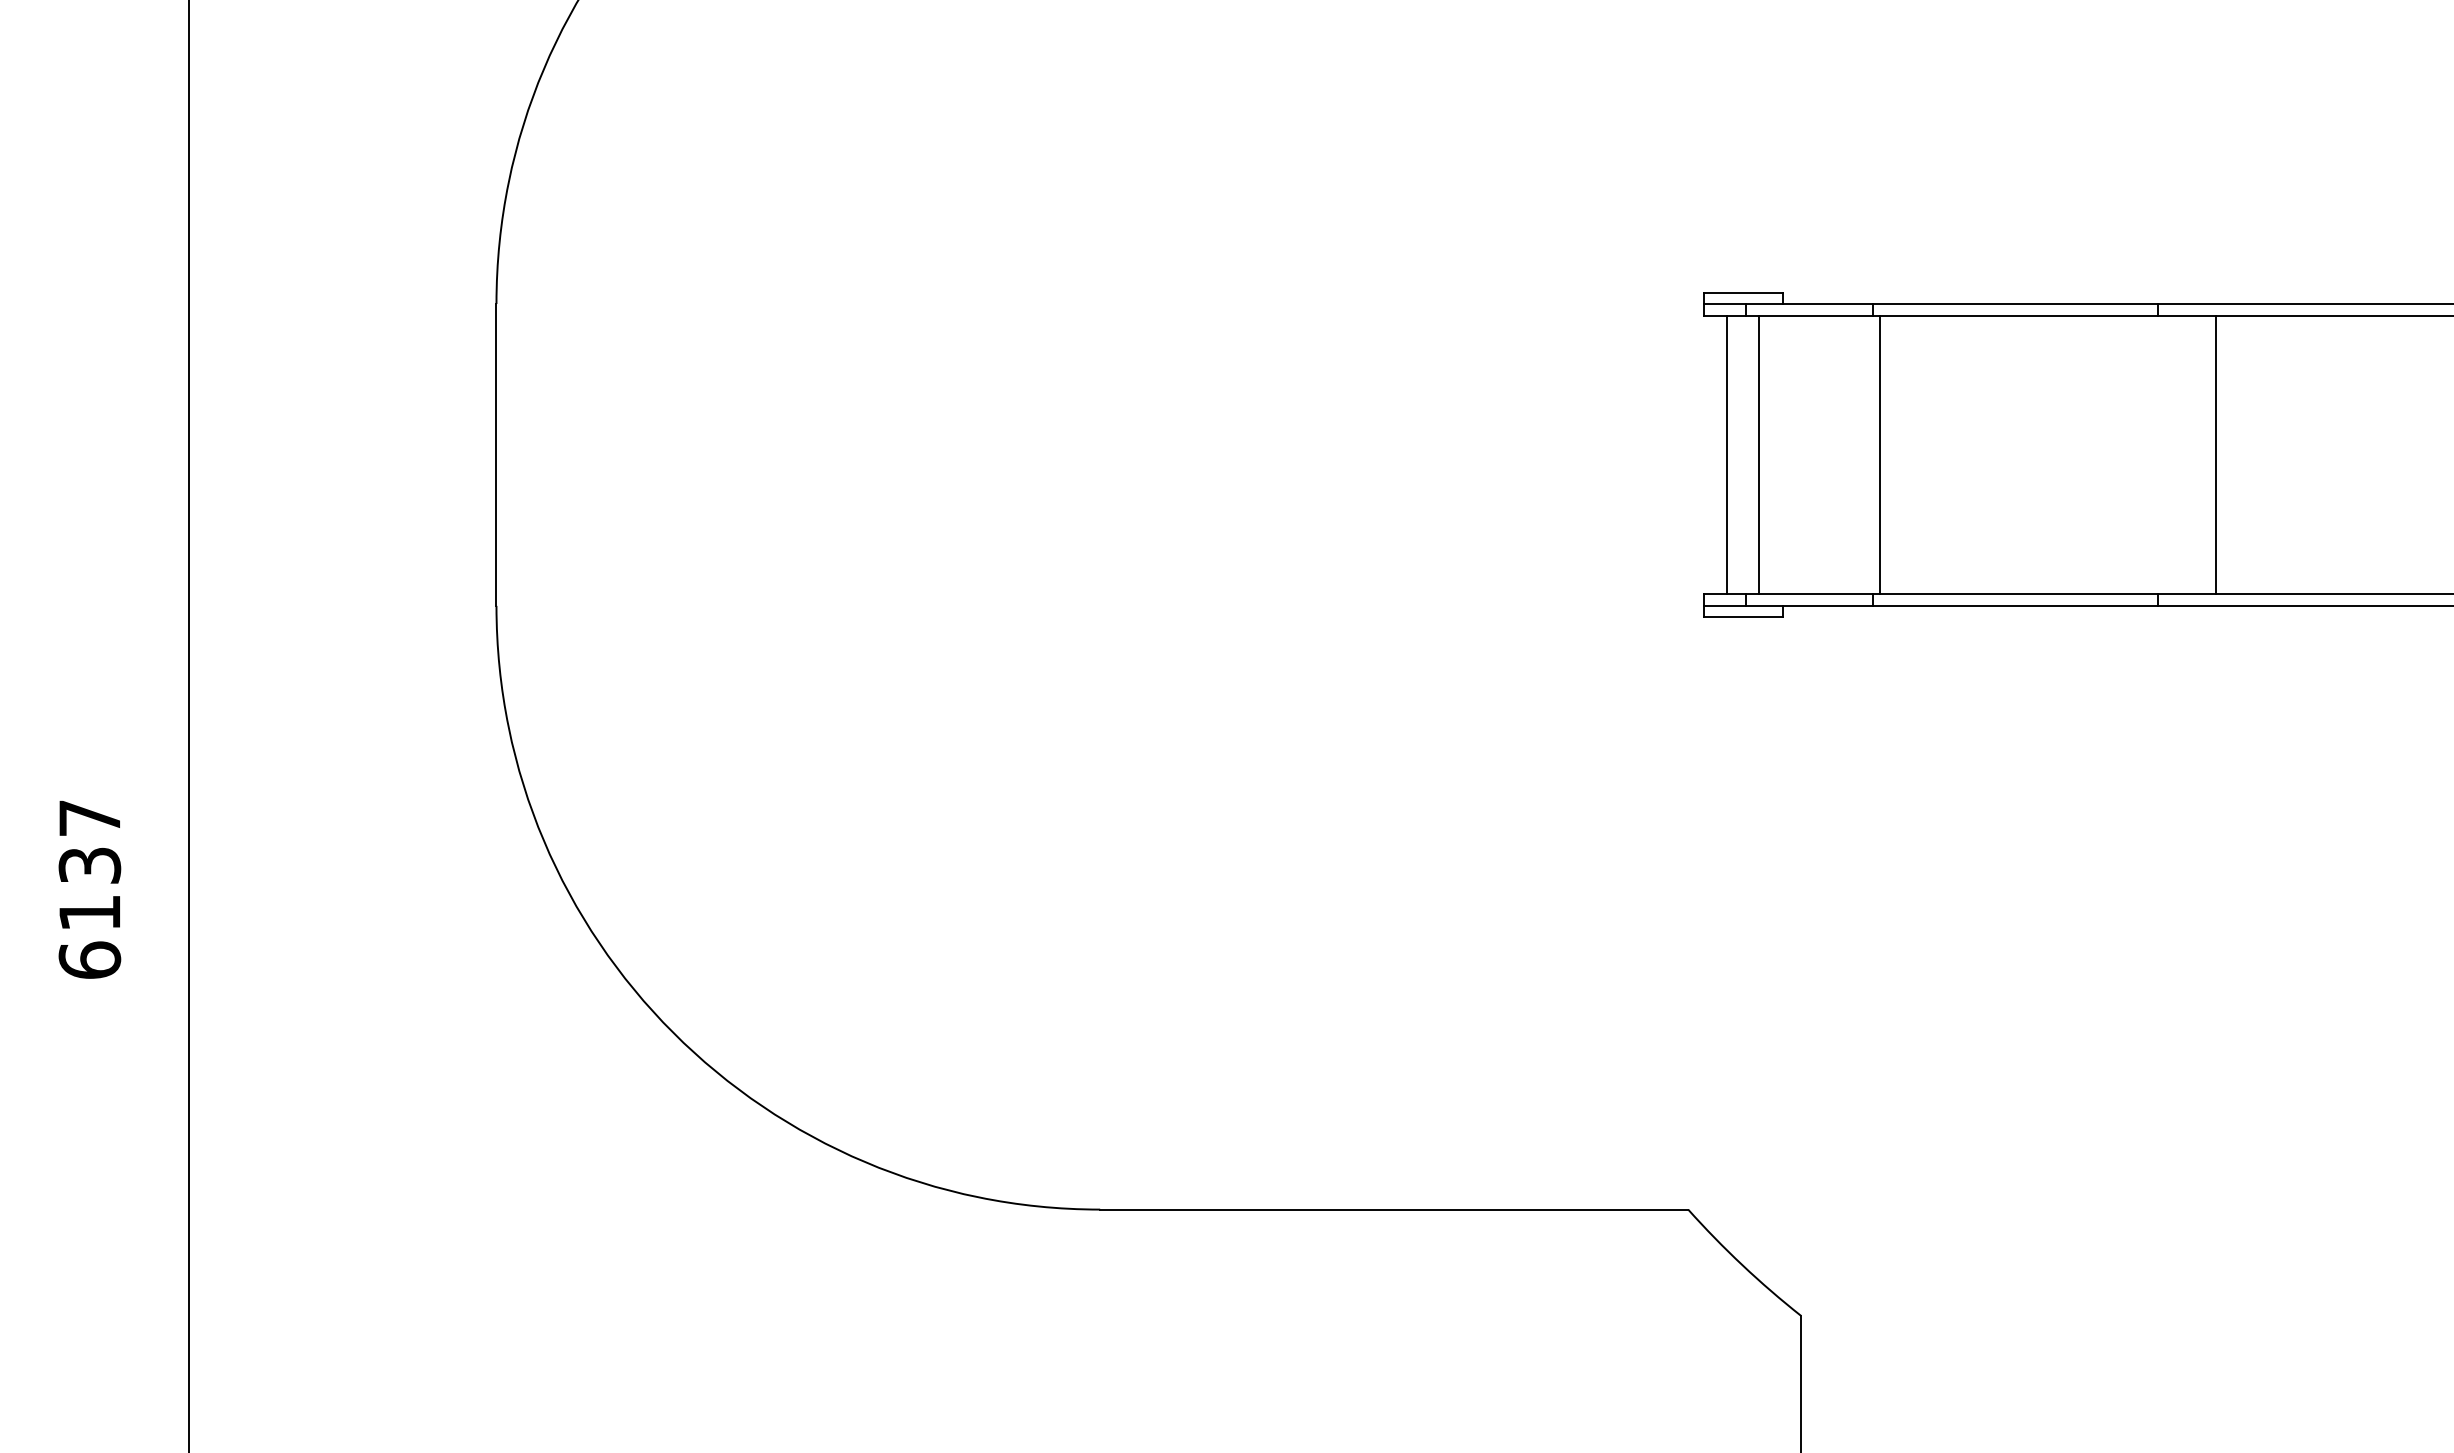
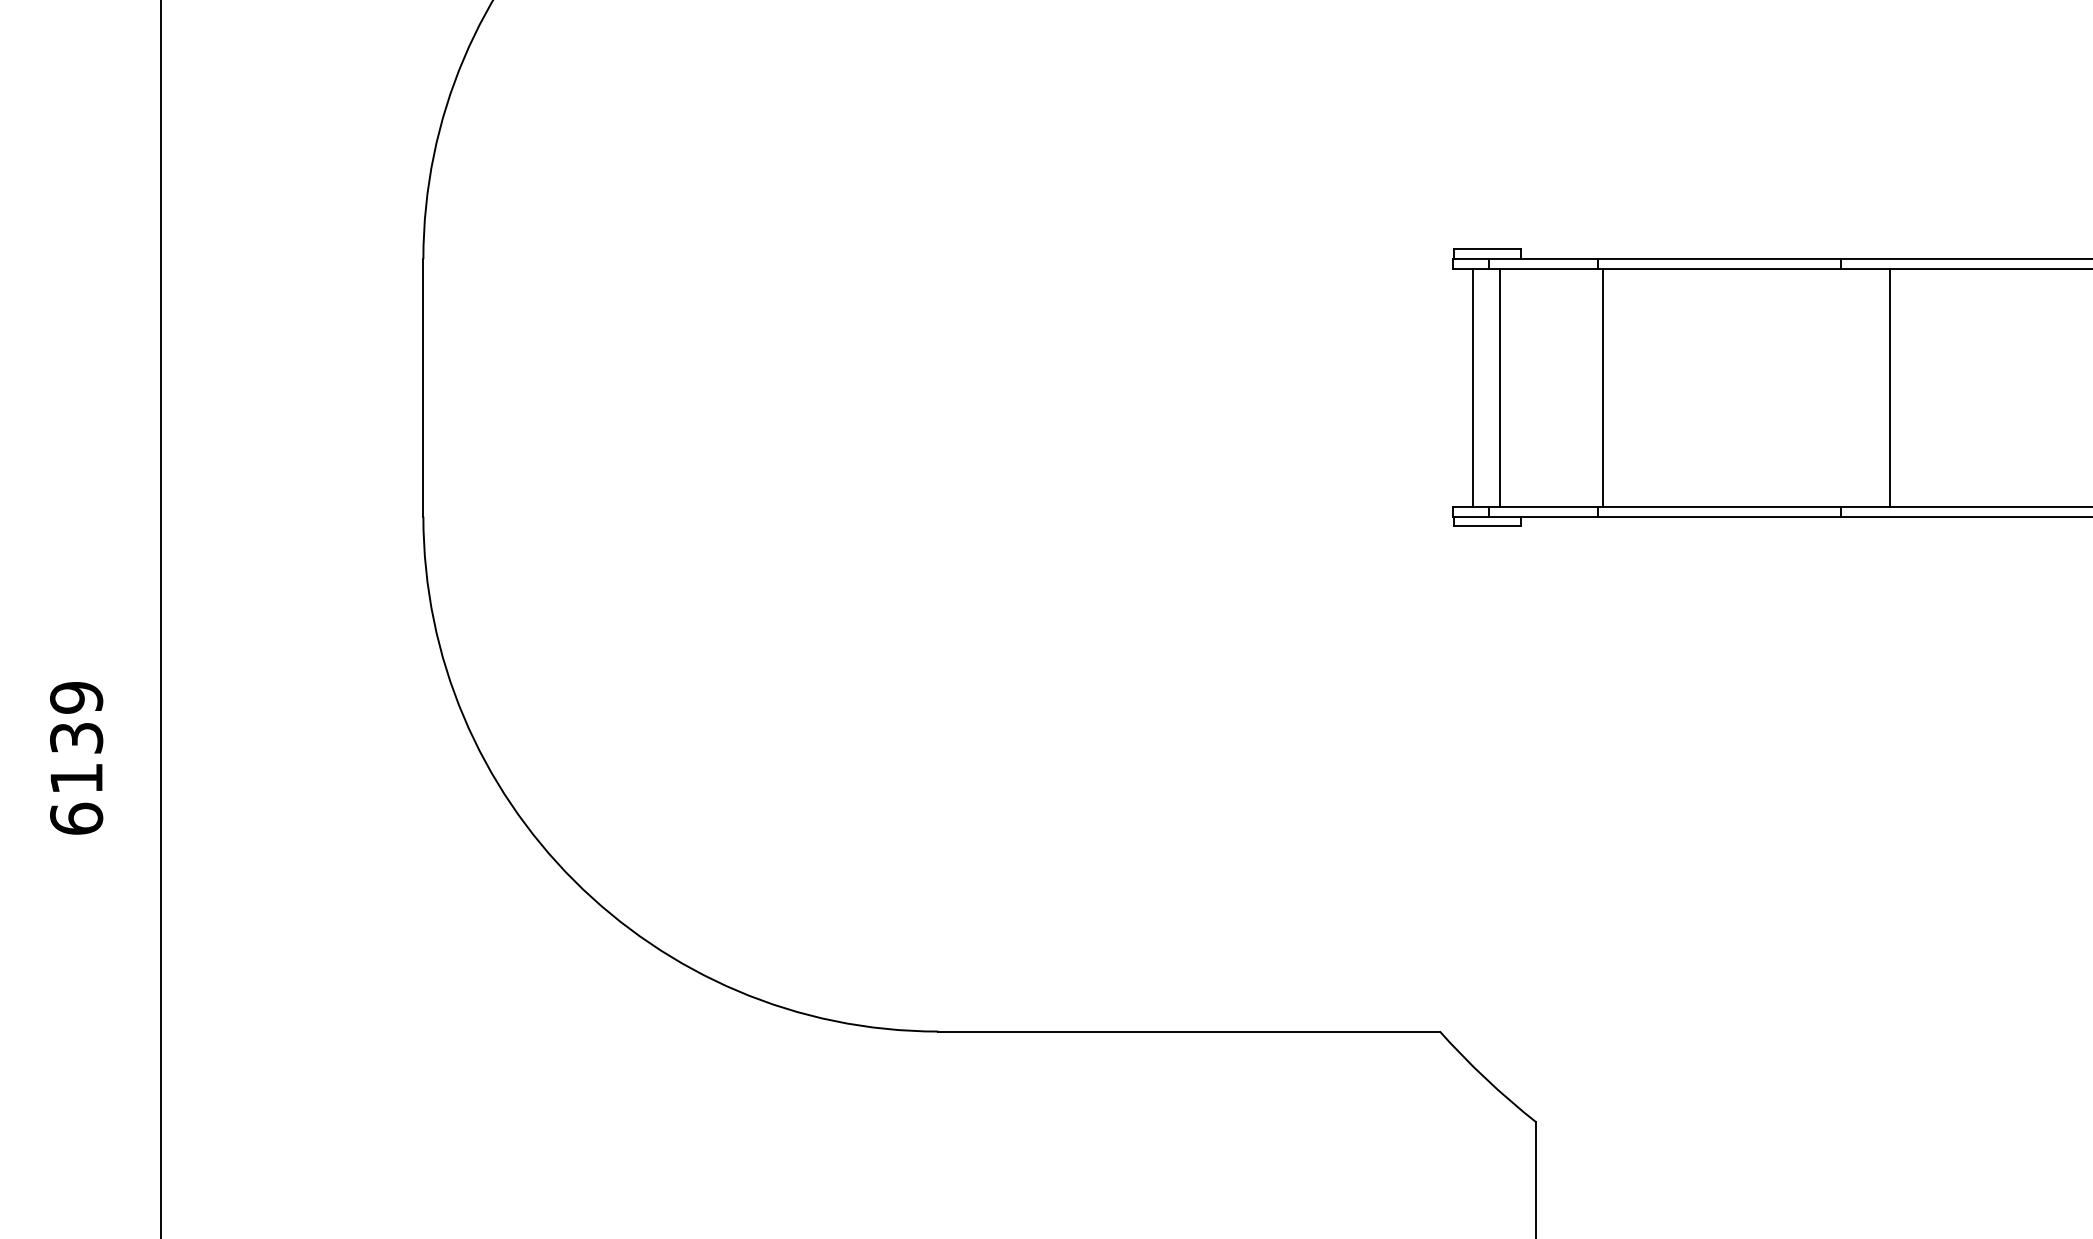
text: (89, 817) -> (76, 697), 6137 -> 6139

